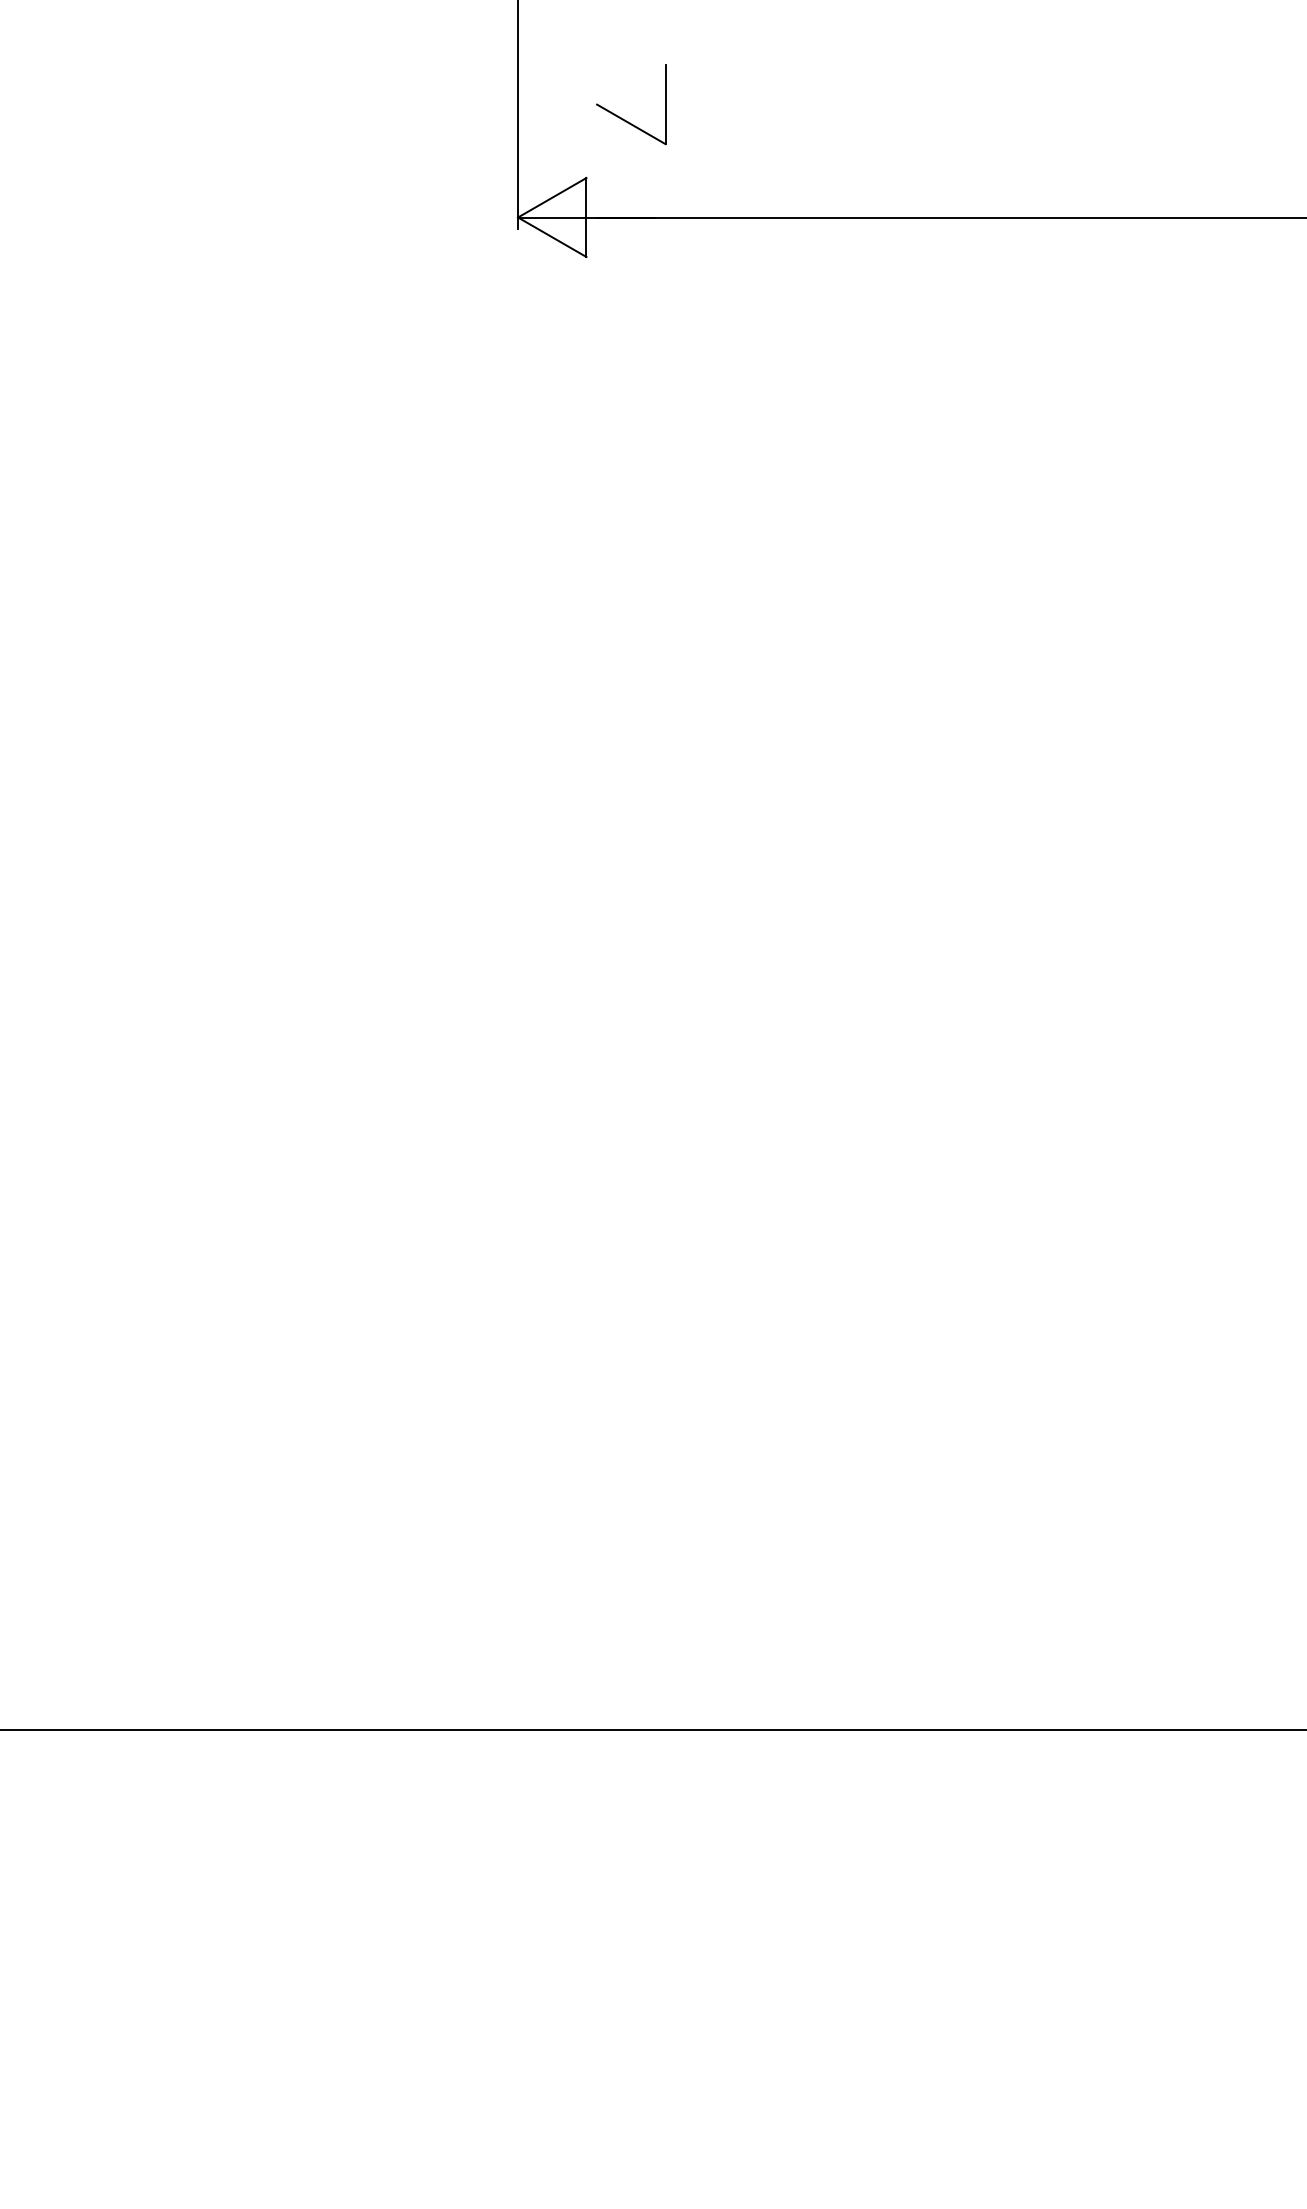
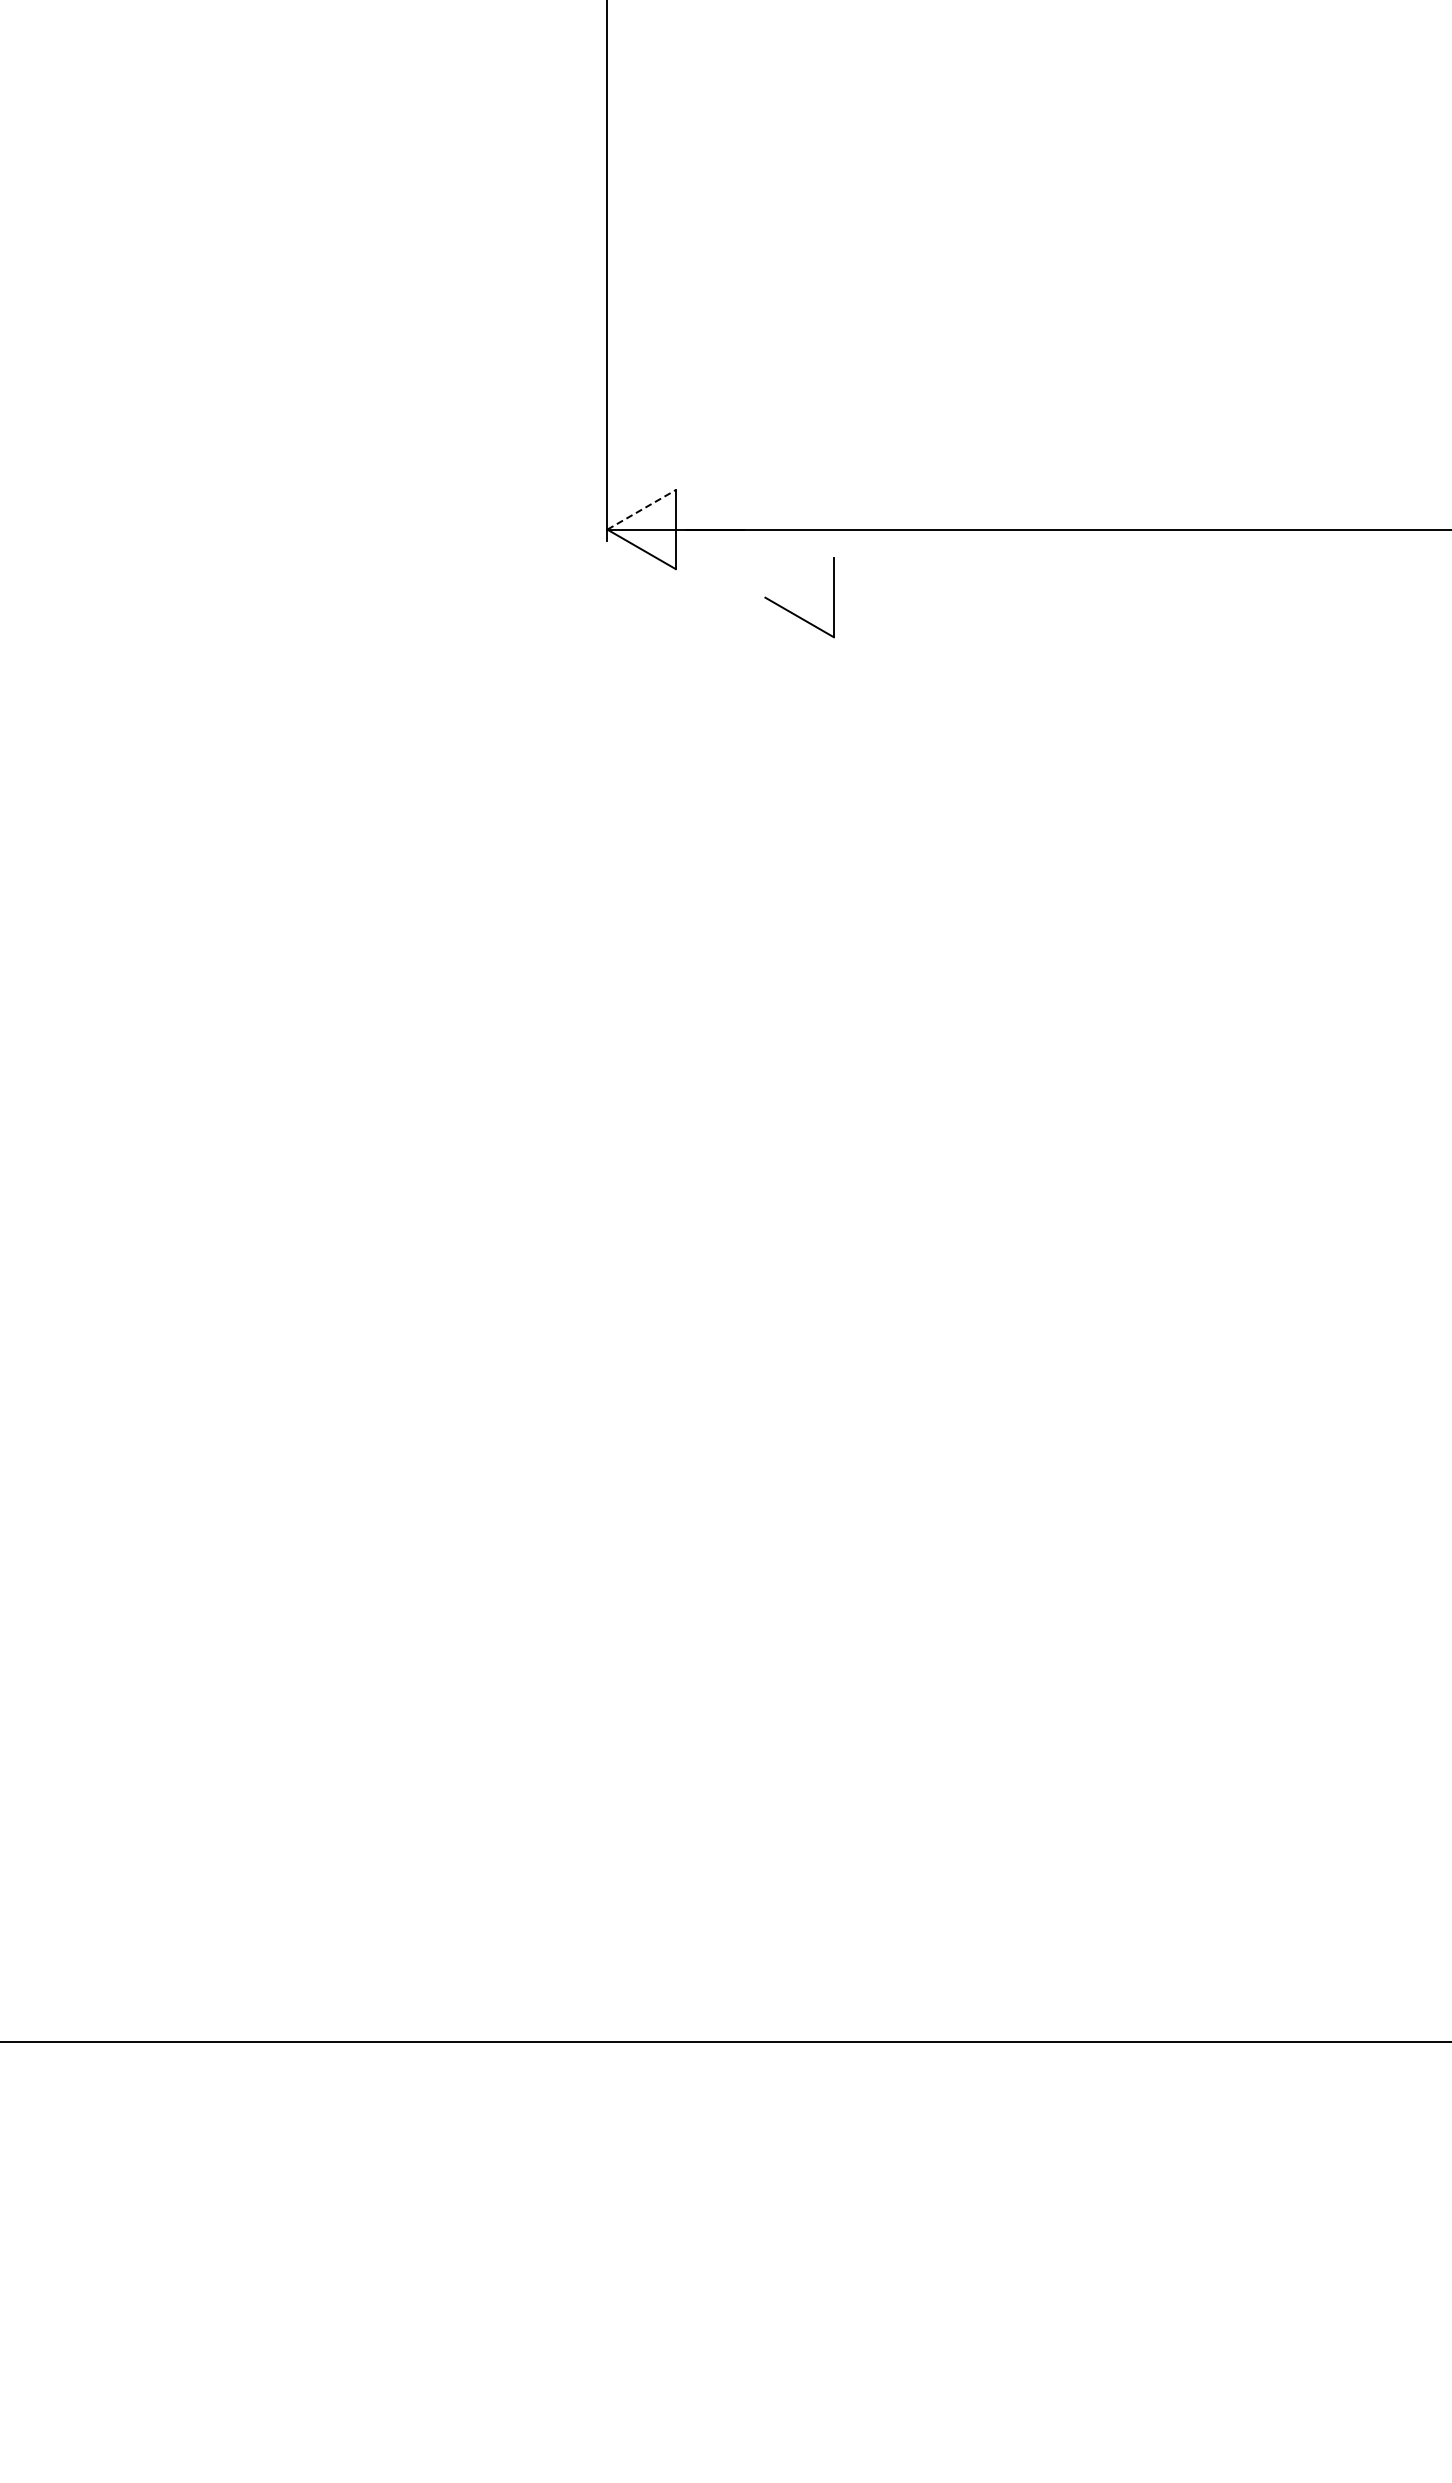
part: (623, 118) -> (791, 611), moved
line: (552, 197) -> (641, 509), solid -> dashed

